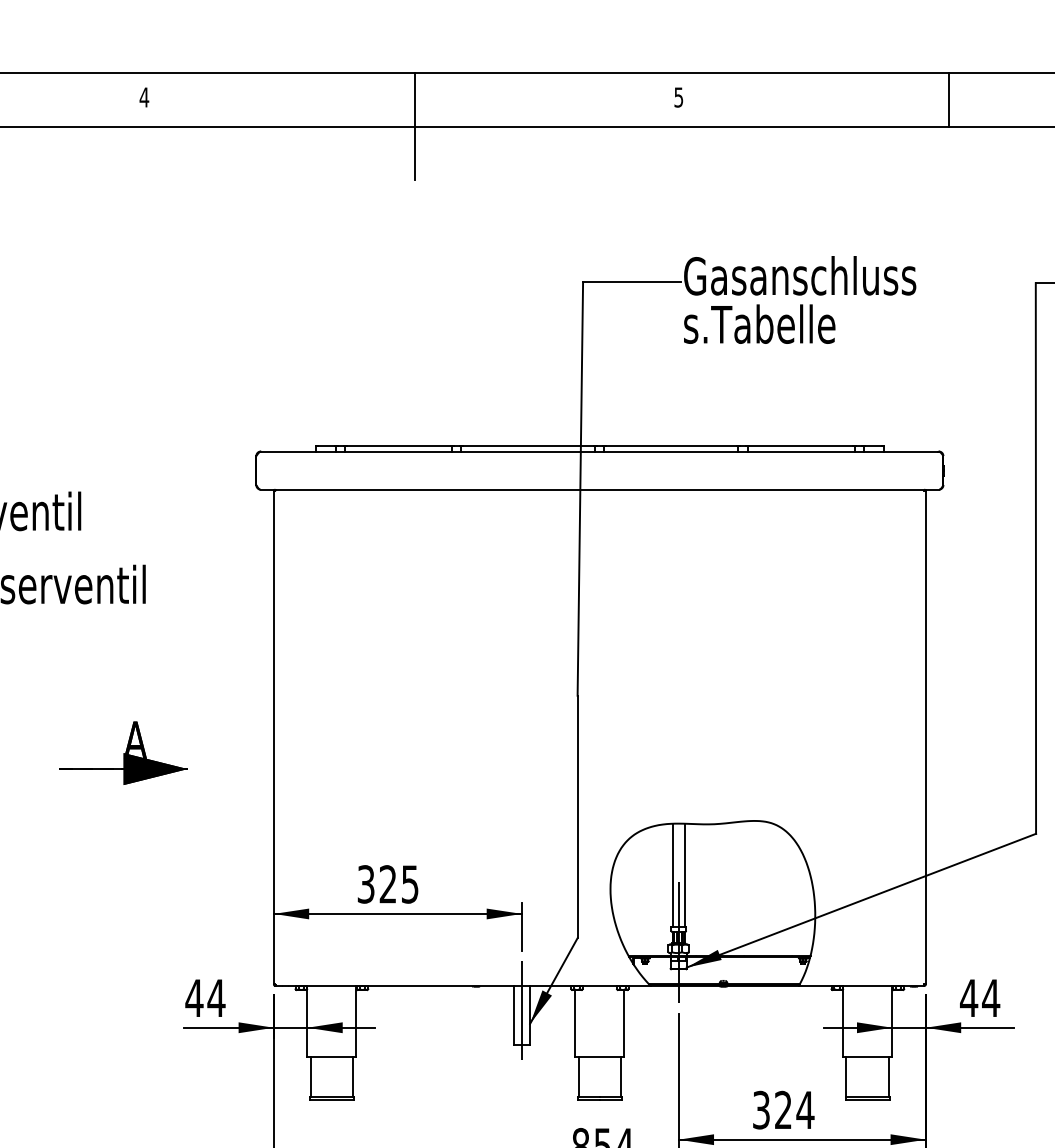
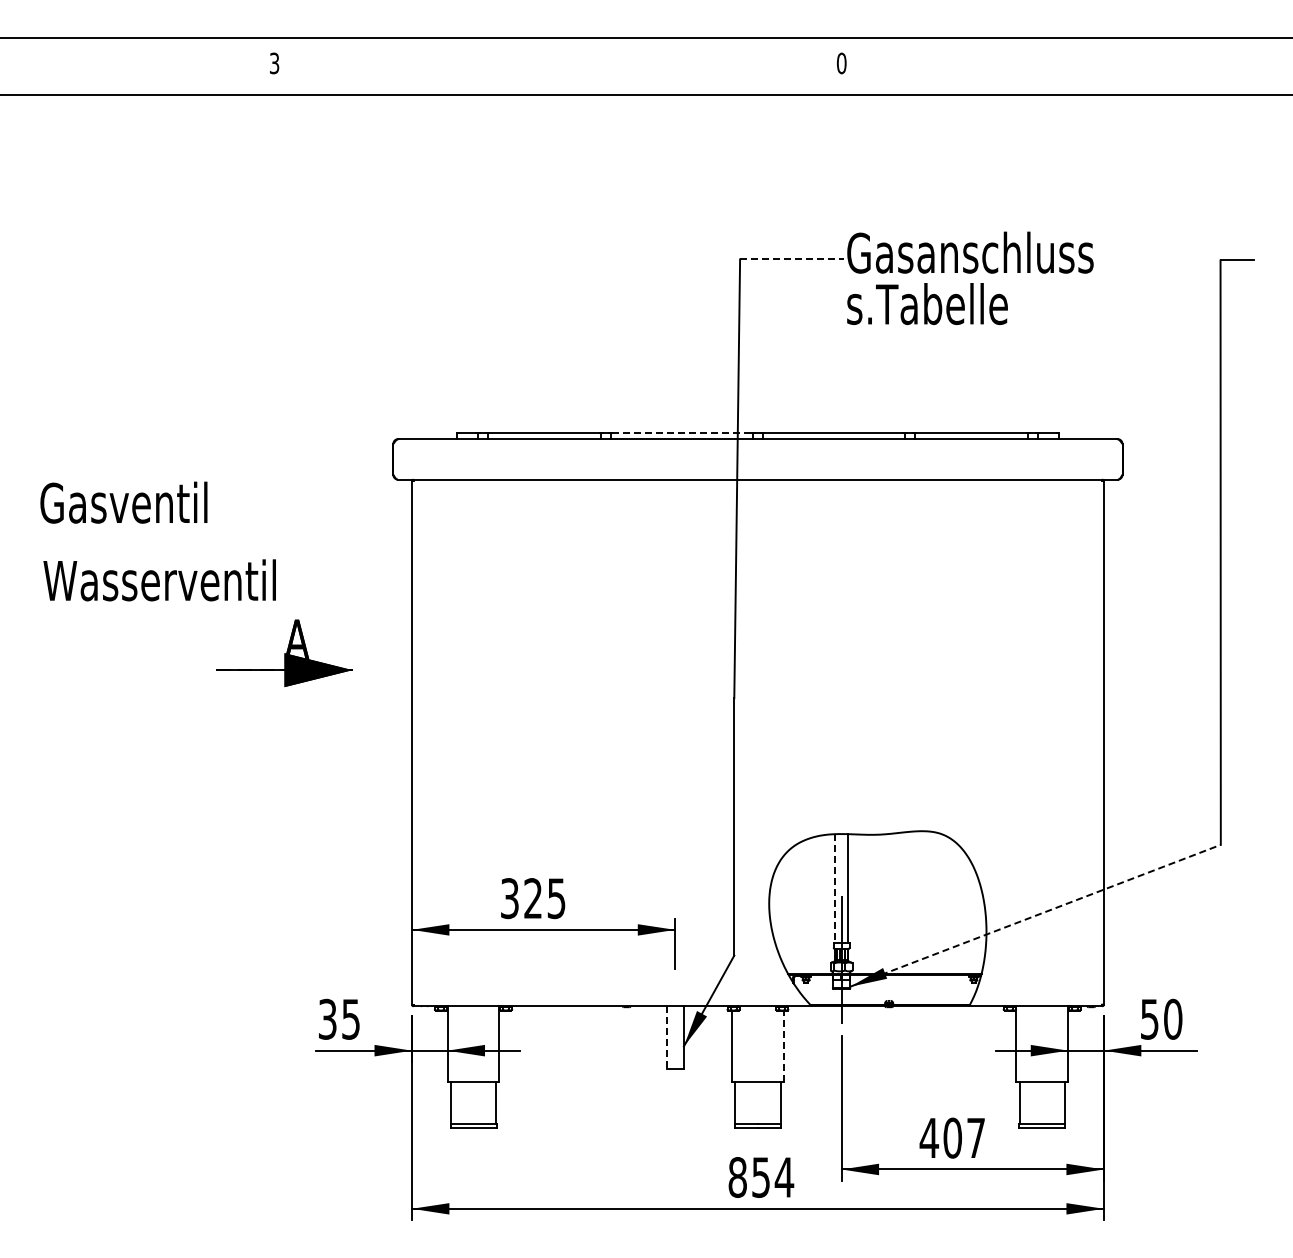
text: (144, 97) -> (274, 63), 4 -> 3
text: (678, 97) -> (841, 63), 5 -> 0
line: (949, 99) -> (1128, 65), removed
line: (414, 126) -> (561, 94), removed
line: (632, 282) -> (792, 259), solid -> dashed
line: (528, 446) -> (682, 433), solid -> dashed
part: (123, 752) -> (284, 652), moved
line: (672, 874) -> (835, 888), solid -> dashed
line: (861, 900) -> (1035, 915), solid -> dashed
text: (205, 997) -> (339, 1018), 44 -> 35
text: (980, 997) -> (1161, 1018), 44 -> 50
line: (522, 1010) -> (675, 1032), removed
line: (513, 1015) -> (666, 1037), solid -> dashed
line: (623, 1023) -> (783, 1046), solid -> dashed
text: (783, 1109) -> (952, 1137), 324 -> 407

